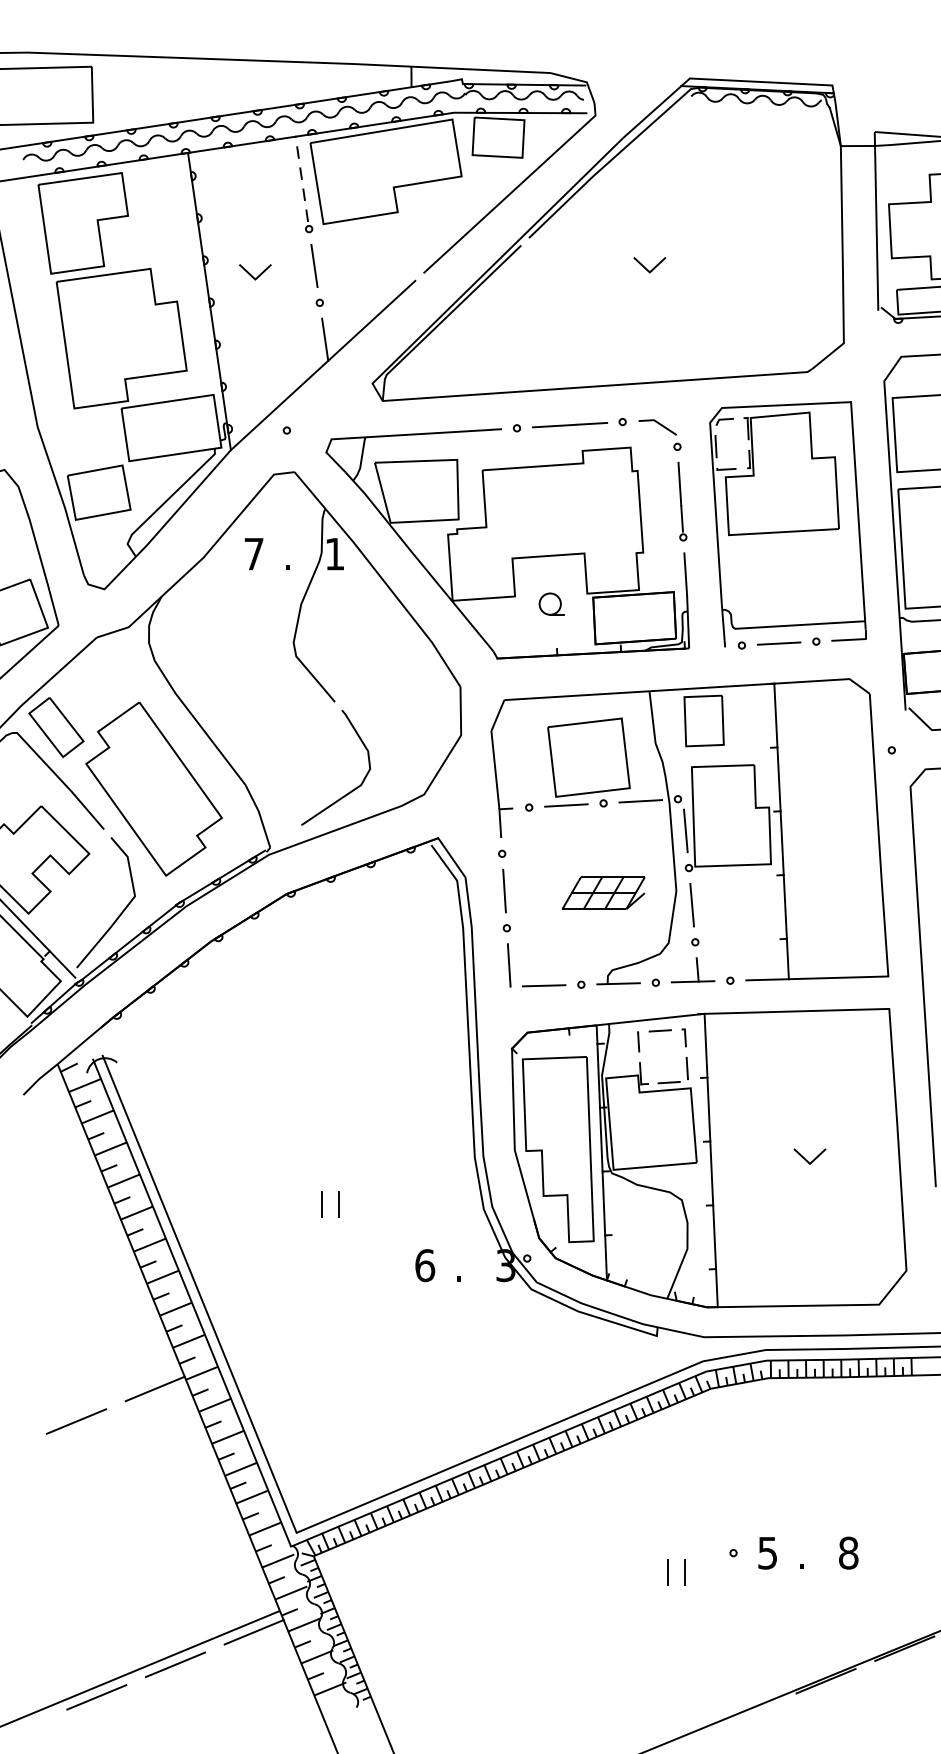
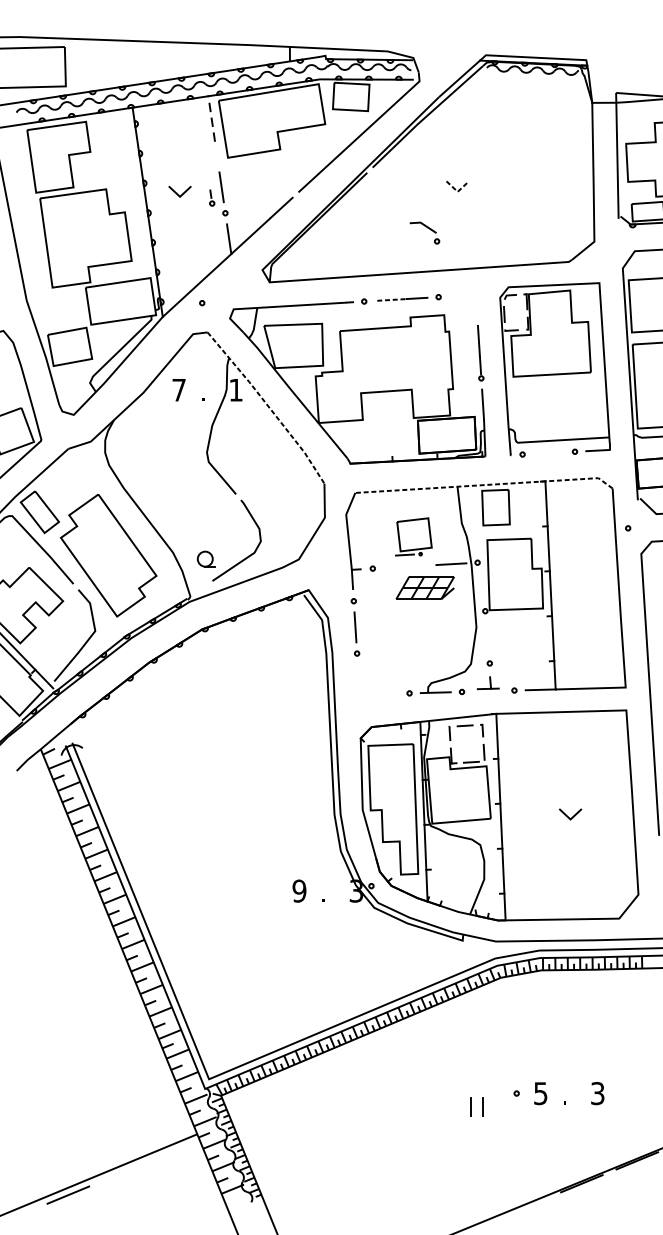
part: (309, 221) -> (212, 198), moved
line: (649, 272) -> (457, 191), solid -> dashed
line: (553, 426) -> (389, 300), solid -> dashed
part: (664, 428) -> (427, 228), moved
line: (380, 577) -> (268, 406), solid -> dashed
part: (551, 603) -> (206, 558), moved
line: (778, 643) -> (548, 453), removed
line: (689, 688) -> (485, 484), solid -> dashed
part: (587, 762) -> (413, 536), size x0.6
line: (685, 830) -> (482, 584), removed
part: (603, 892) -> (425, 587), moved
line: (691, 905) -> (487, 637), removed
line: (508, 965) -> (358, 679), removed
part: (693, 970) -> (488, 683), size x0.7
line: (543, 985) -> (382, 693), removed
line: (322, 1204) -> (227, 848), removed
line: (339, 1204) -> (239, 848), removed
text: (425, 1265) -> (299, 891), 6 -> 9
line: (154, 1388) -> (109, 977), removed
line: (76, 1421) -> (54, 1000), removed
text: (848, 1552) -> (597, 1093), 8 -> 3
line: (253, 1632) -> (178, 1149), removed
line: (175, 1664) -> (123, 1171), removed

